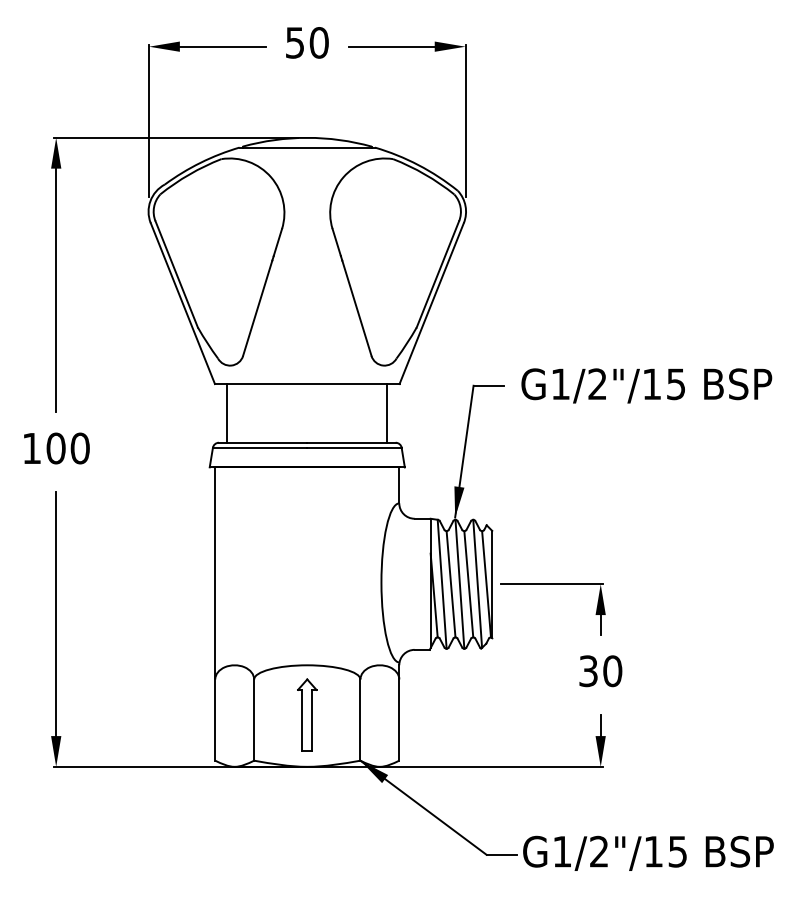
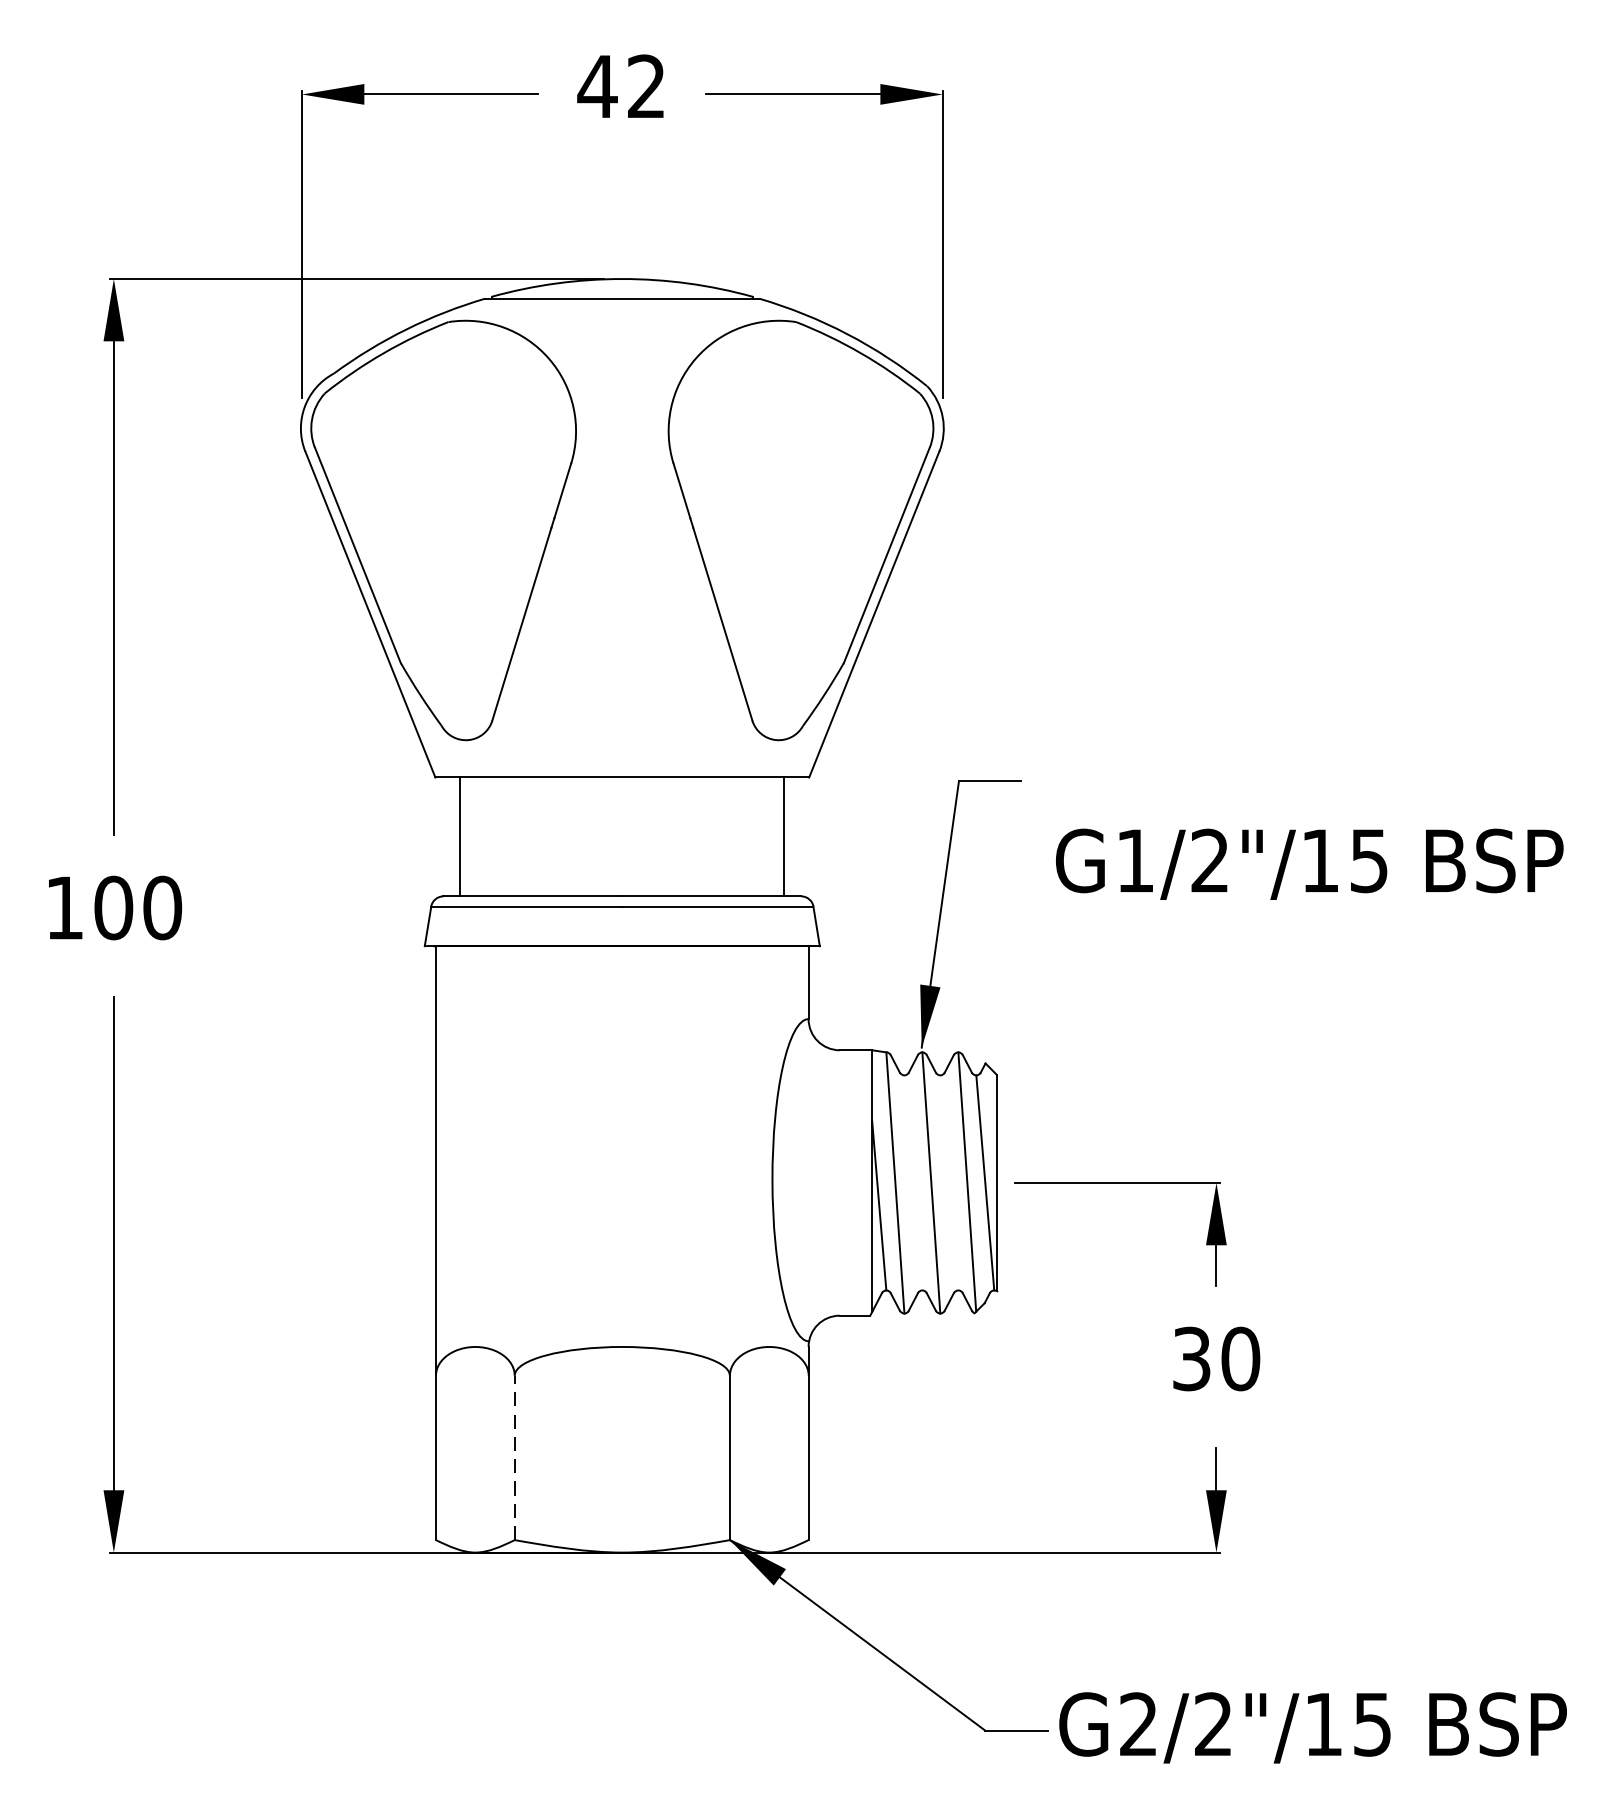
text: (306, 42) -> (620, 85), 50 -> 42
text: (646, 385) -> (1309, 863), moved
line: (450, 584) -> (912, 1183), removed
line: (468, 584) -> (948, 1183), removed
part: (307, 714) -> (622, 1446), removed
line: (254, 720) -> (515, 1458), solid -> dashed
text: (561, 851) -> (1137, 1723), G1/2"/15 -> G2/2"/15

